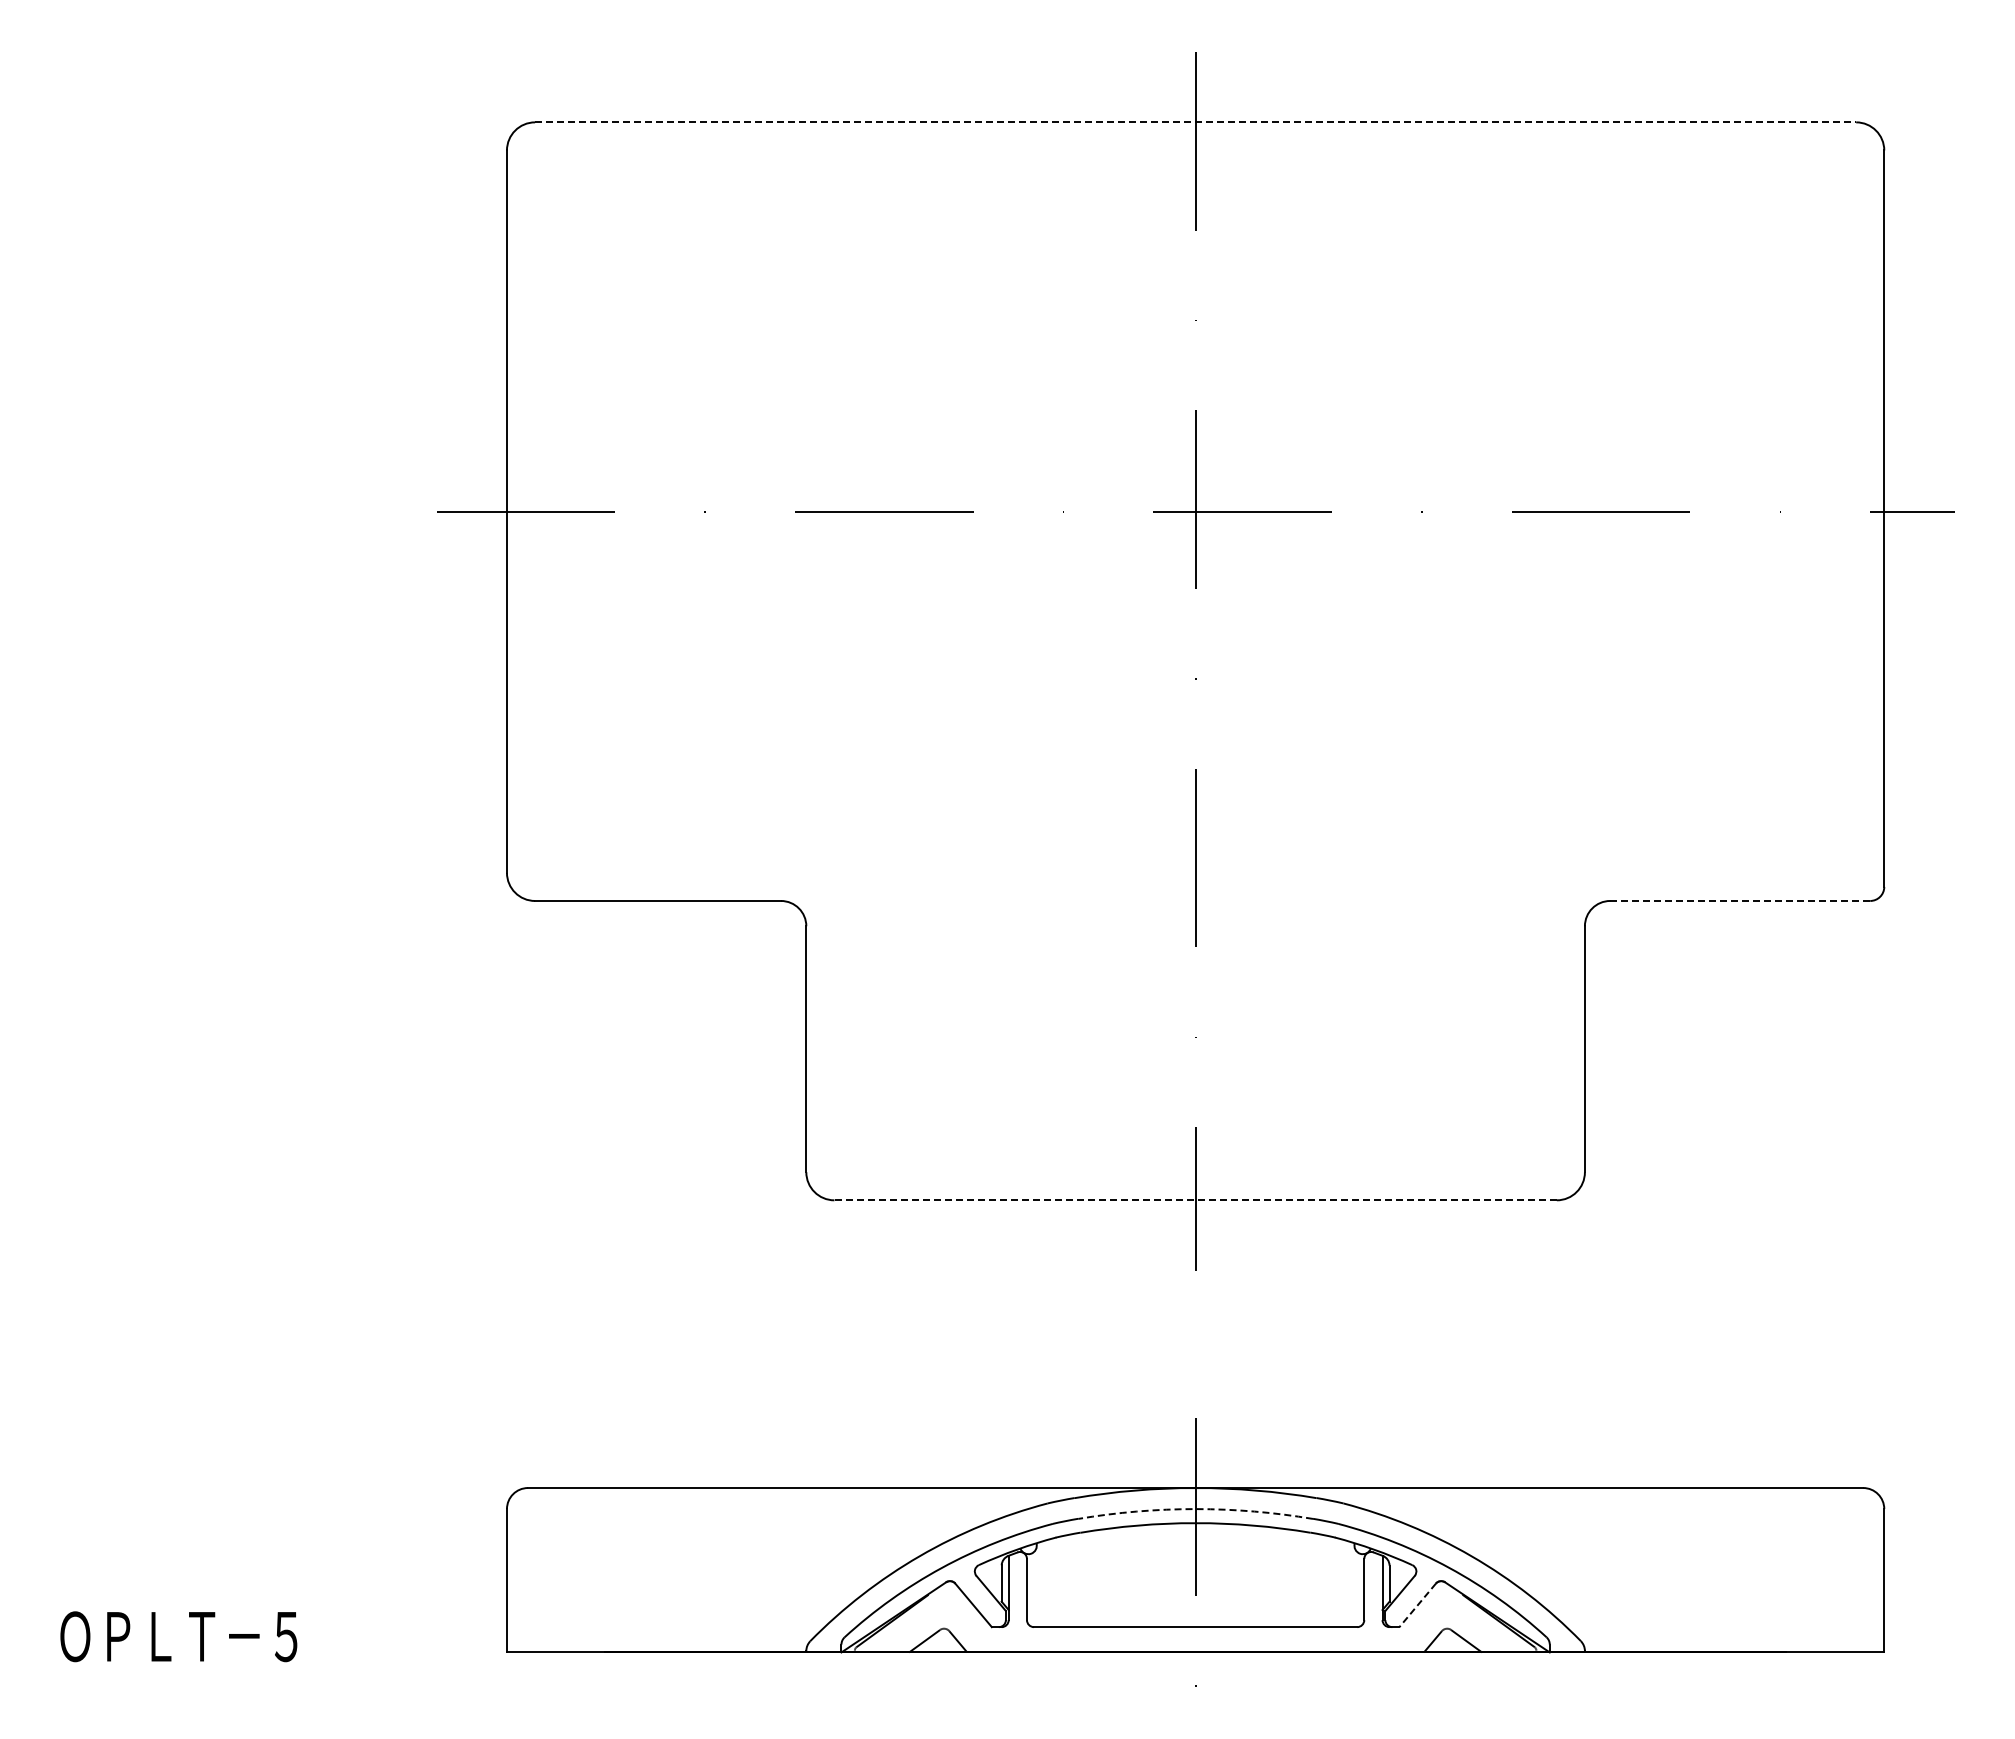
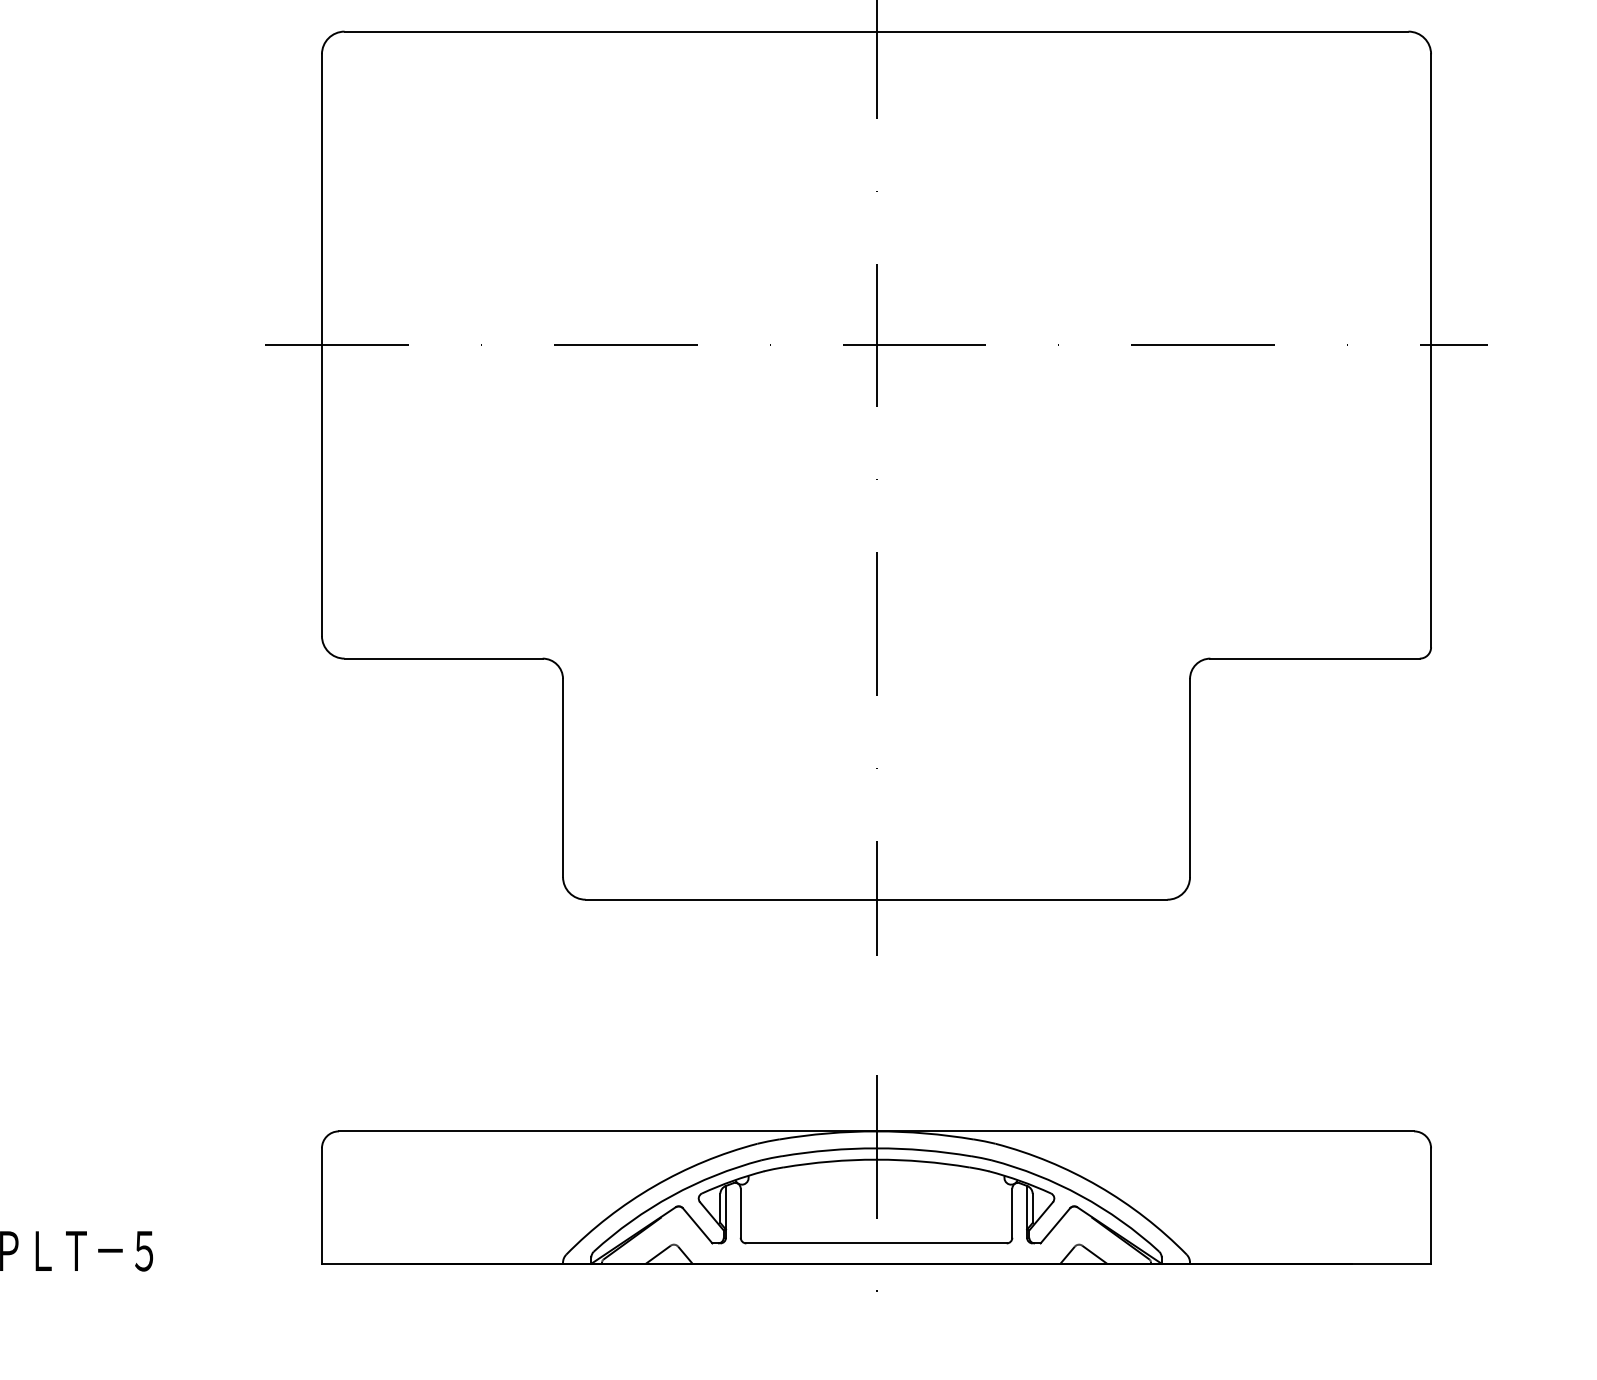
line: (1195, 122) -> (876, 31), dashed -> solid
line: (1740, 900) -> (1315, 658), dashed -> solid
line: (1195, 1200) -> (876, 899), dashed -> solid
arc: (1195, 1509) -> (876, 1148), dashed -> solid
line: (1417, 1605) -> (1055, 1225), dashed -> solid

